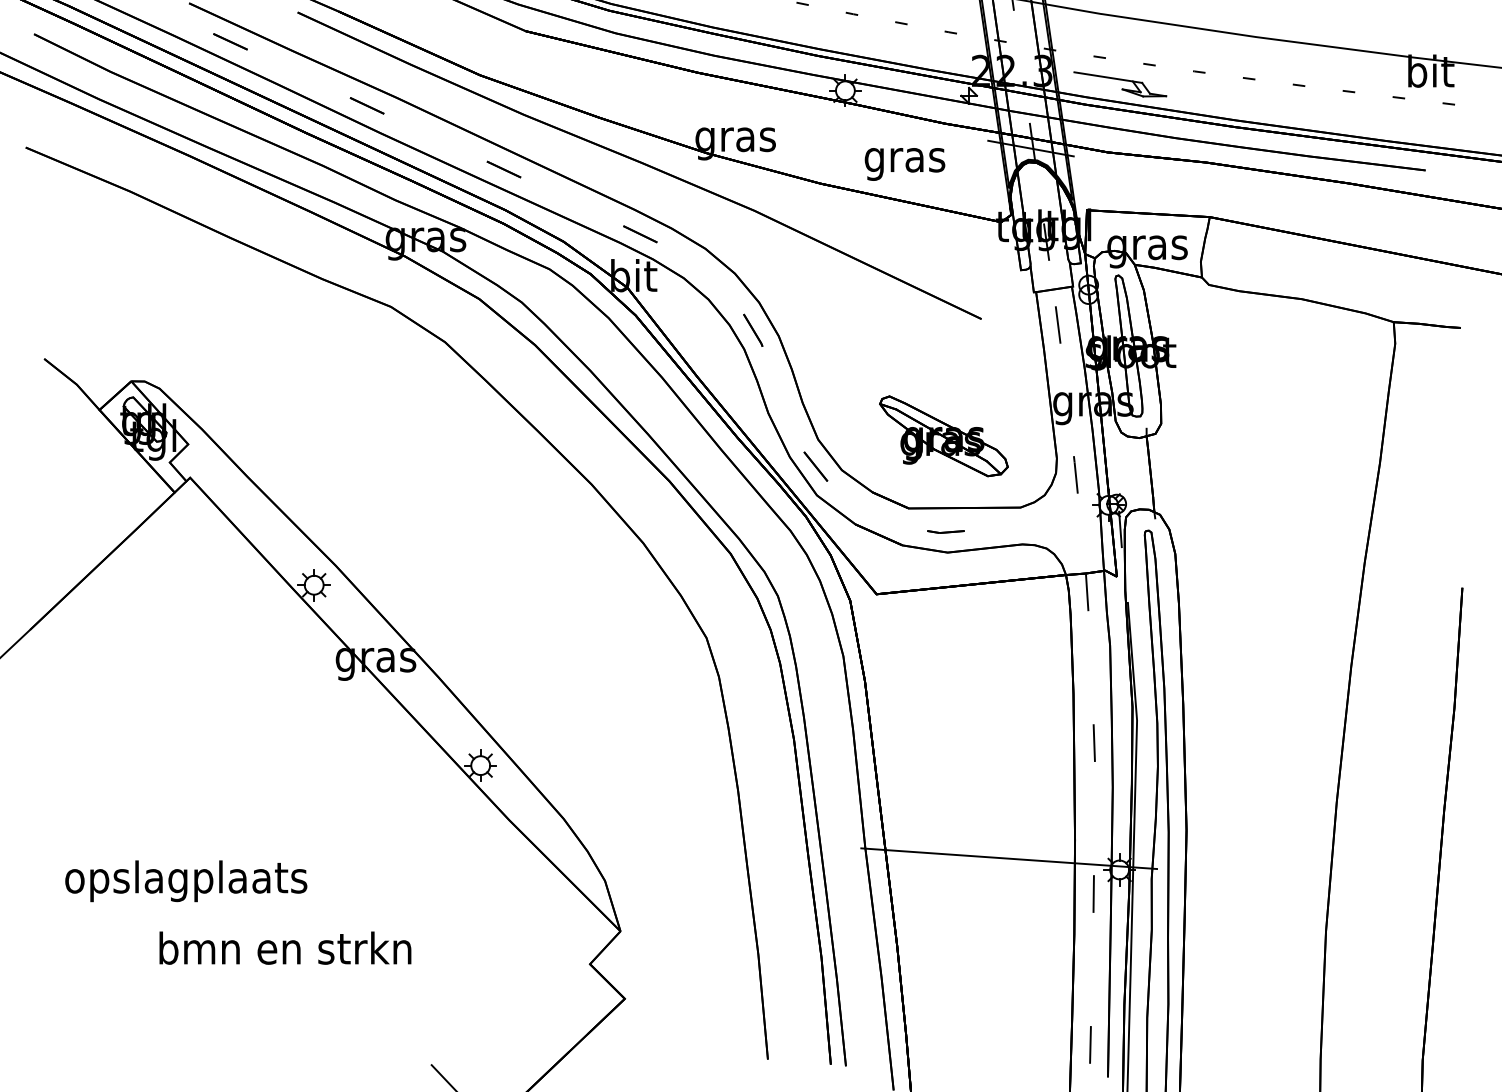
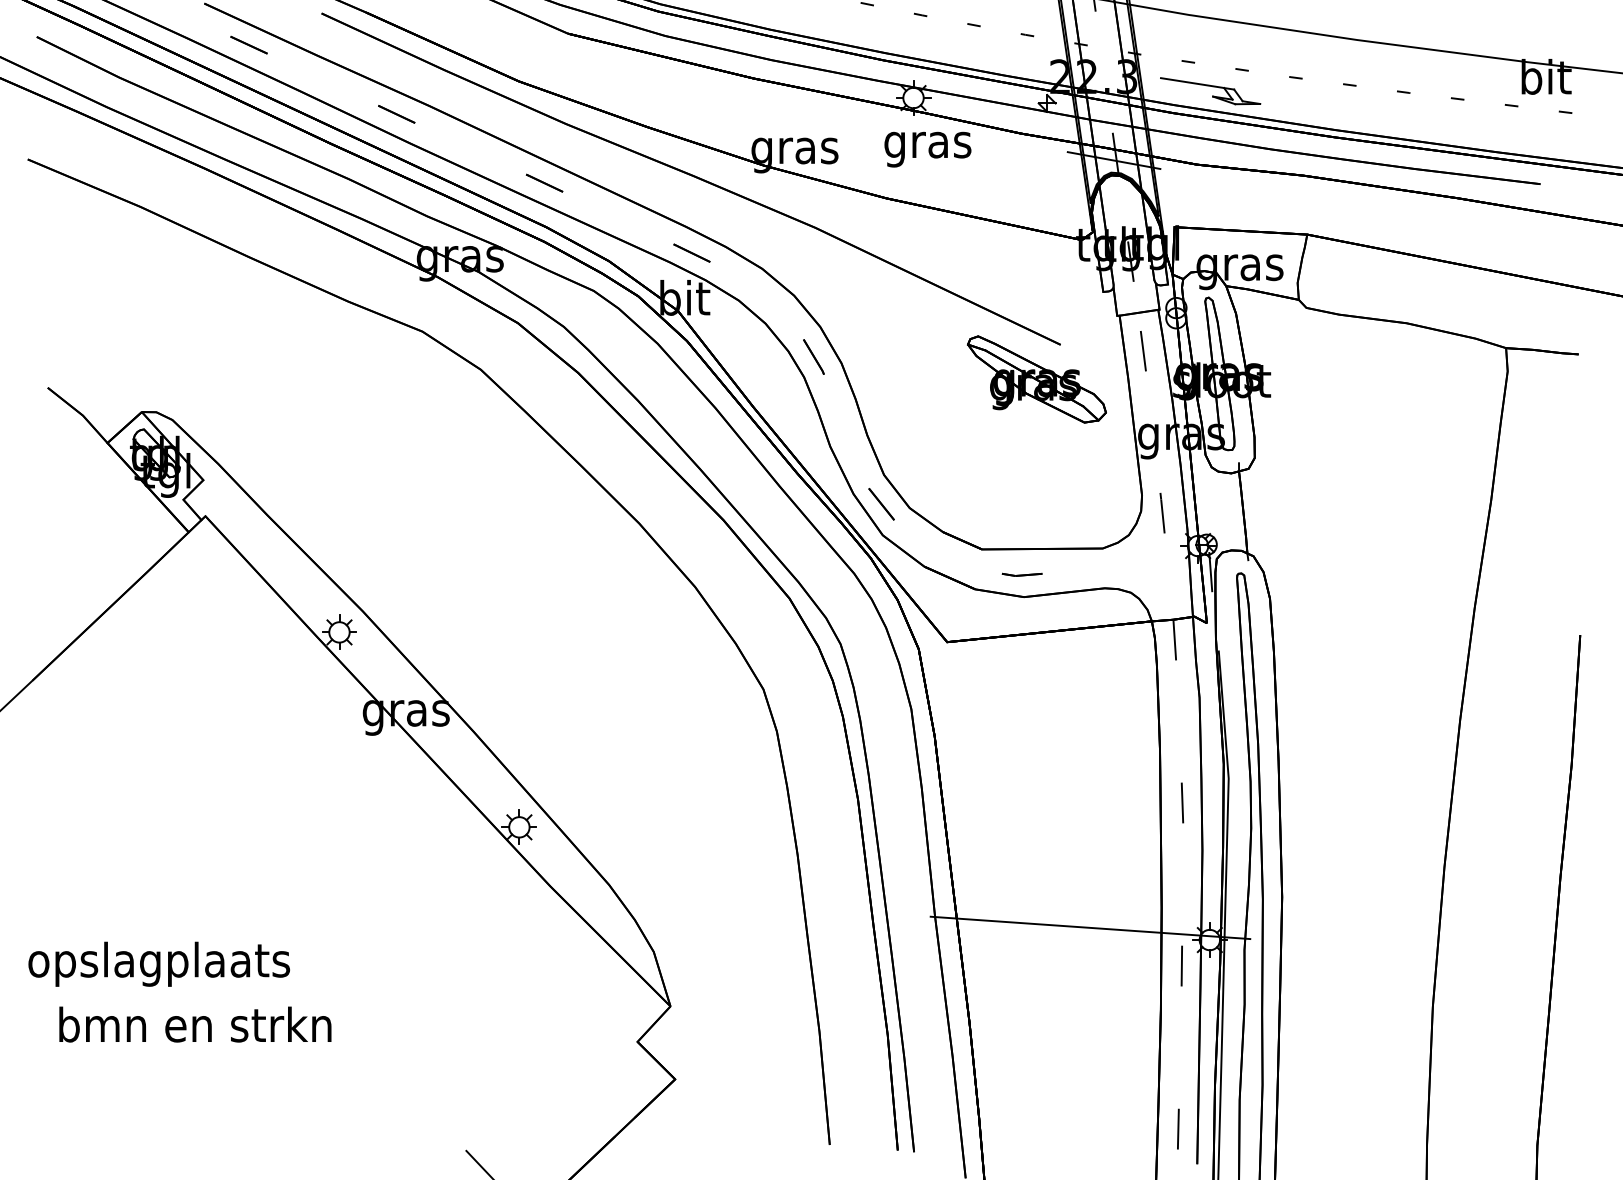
text: (904, 164) -> (927, 149), moved
part: (943, 436) -> (1036, 379), moved
text: (185, 880) -> (158, 963), moved
text: (285, 948) -> (195, 1024), moved

